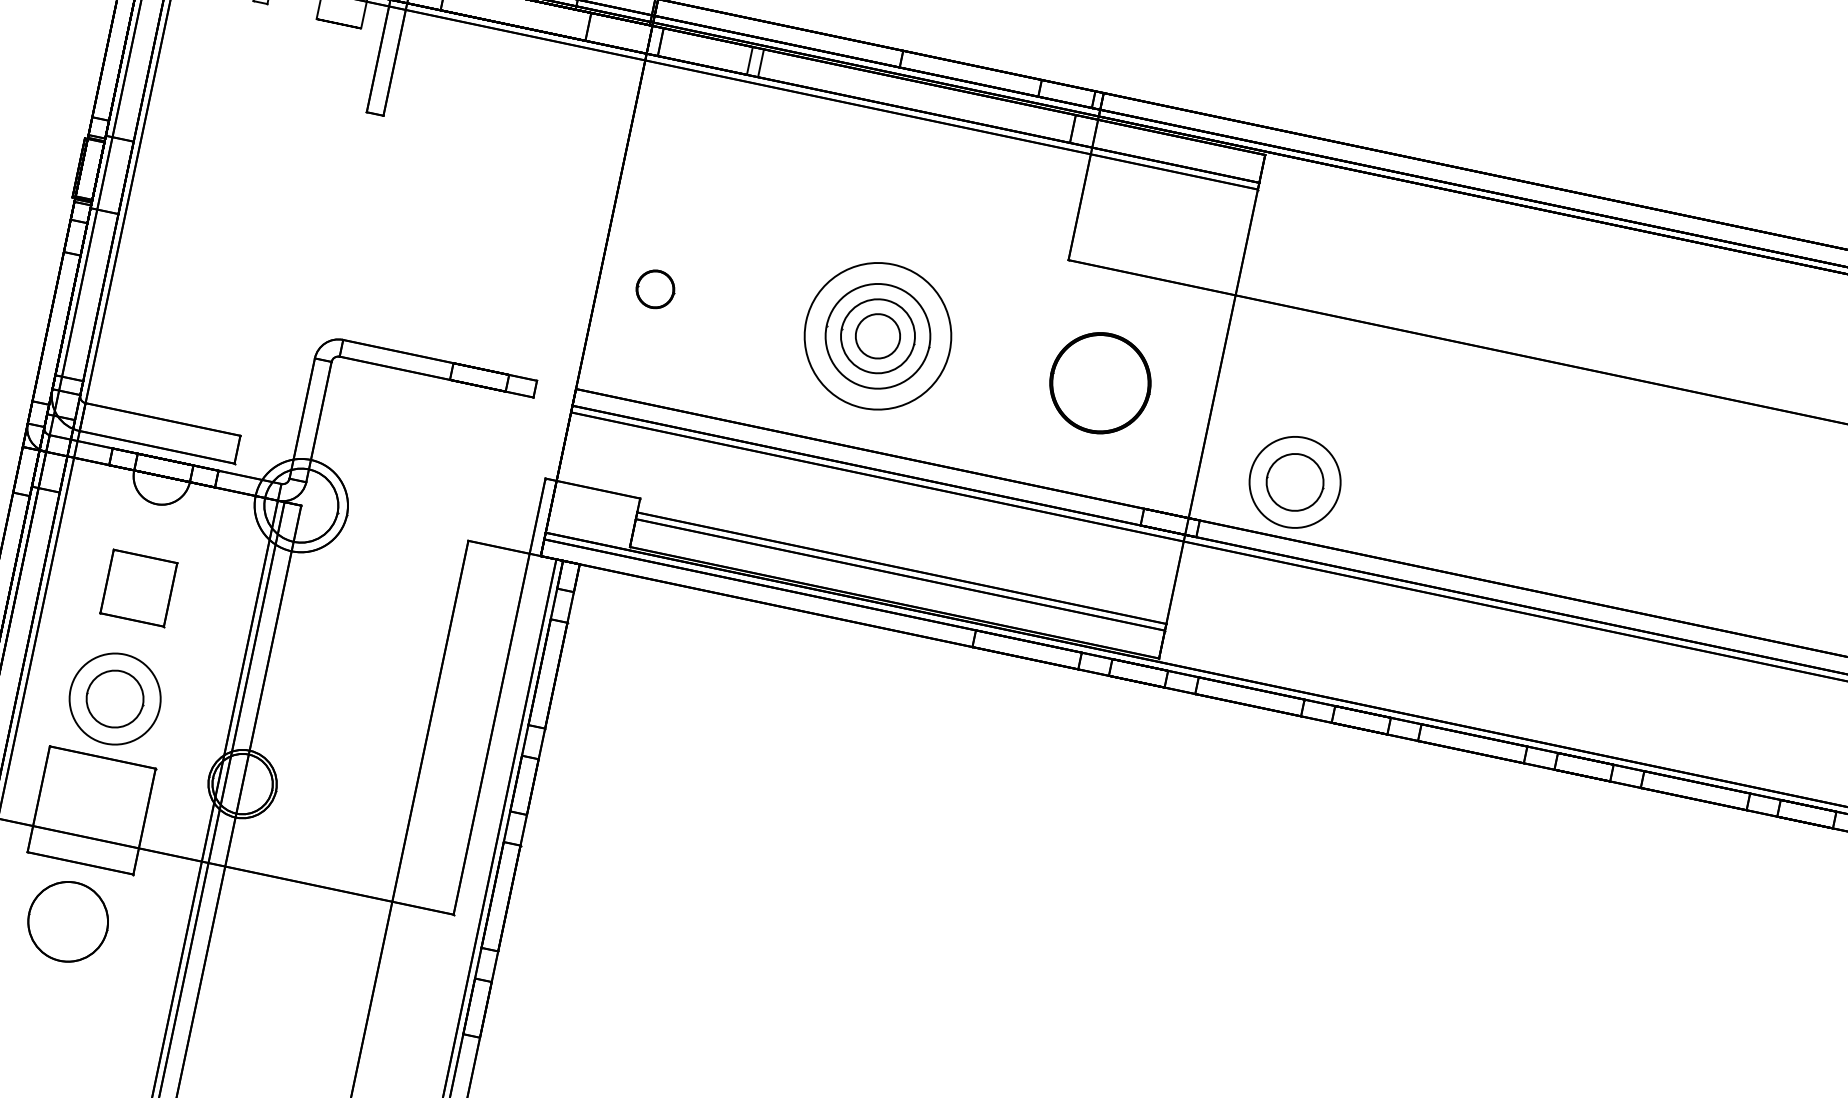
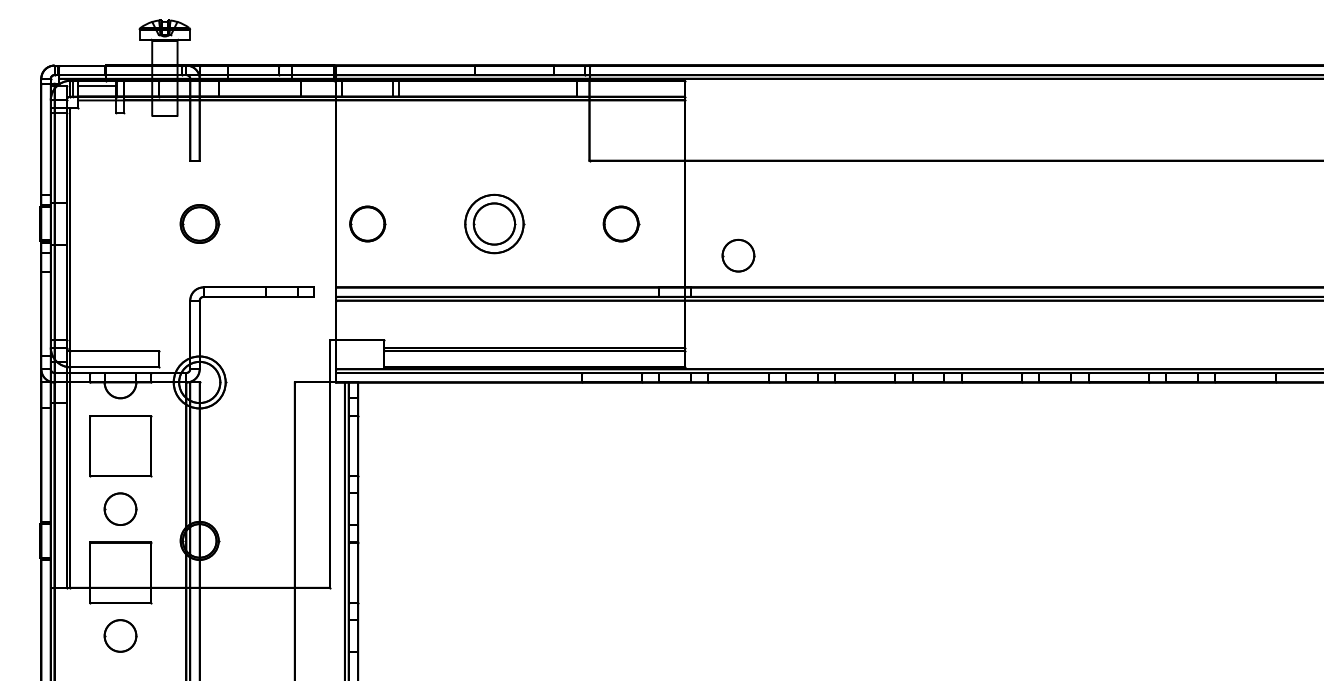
part: (359, 226) -> (199, 223), added
part: (655, 288) -> (367, 223), size x1.67
circle: (878, 335) -> (494, 223), size x0.71
circle: (878, 335) -> (494, 223), size x1.67
part: (1101, 382) -> (621, 223), size x0.62
circle: (1295, 482) -> (738, 255), size x0.62
part: (138, 588) -> (120, 446), size x1.67
circle: (115, 699) -> (120, 509), size x0.62
part: (68, 921) -> (120, 635), size x0.71

